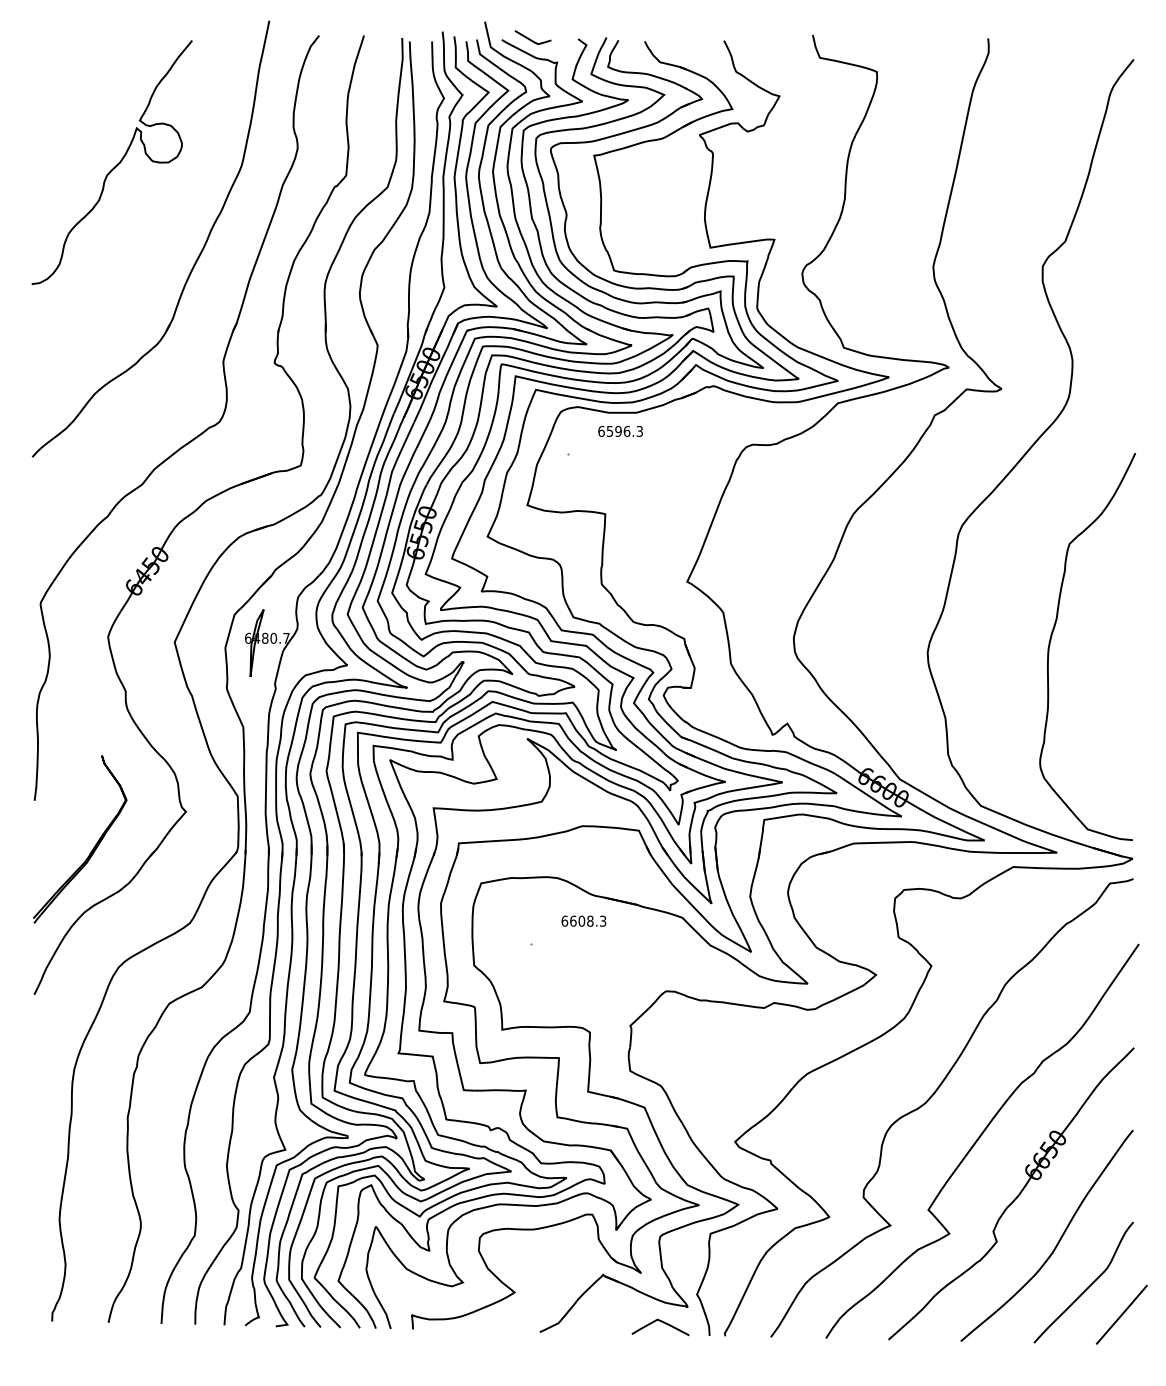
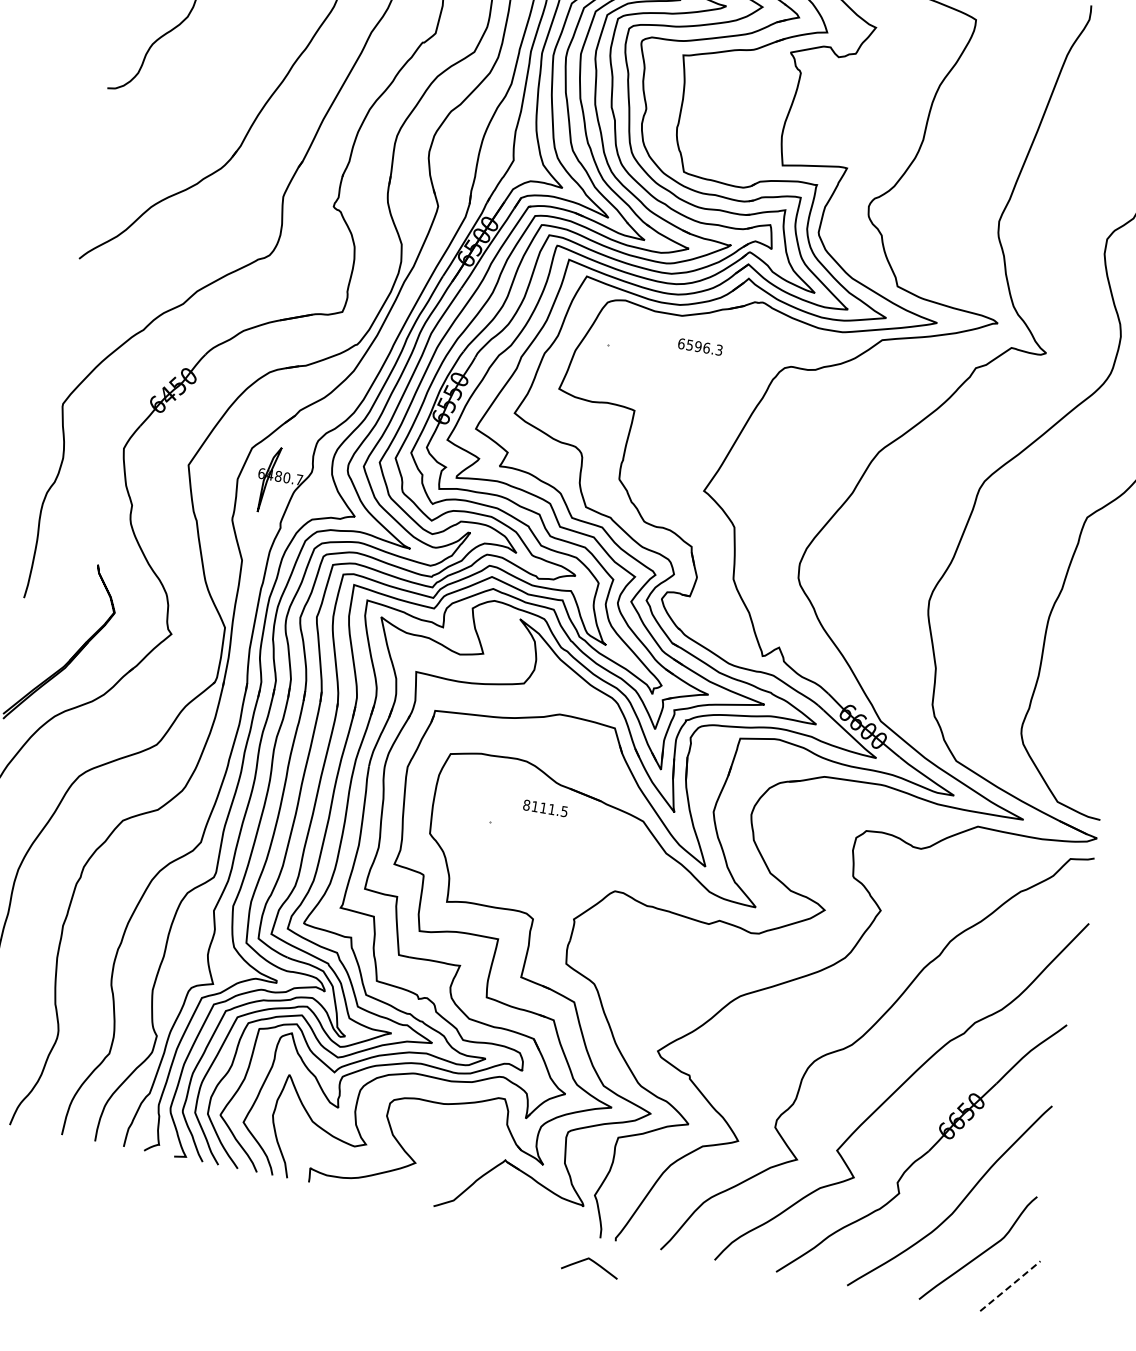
text: (620, 430) -> (700, 346), moved
text: (583, 920) -> (545, 807), 6608.3 -> 8111.5
line: (1122, 1314) -> (1011, 1286), solid -> dashed
curve: (663, 1323) -> (593, 1263), moved

